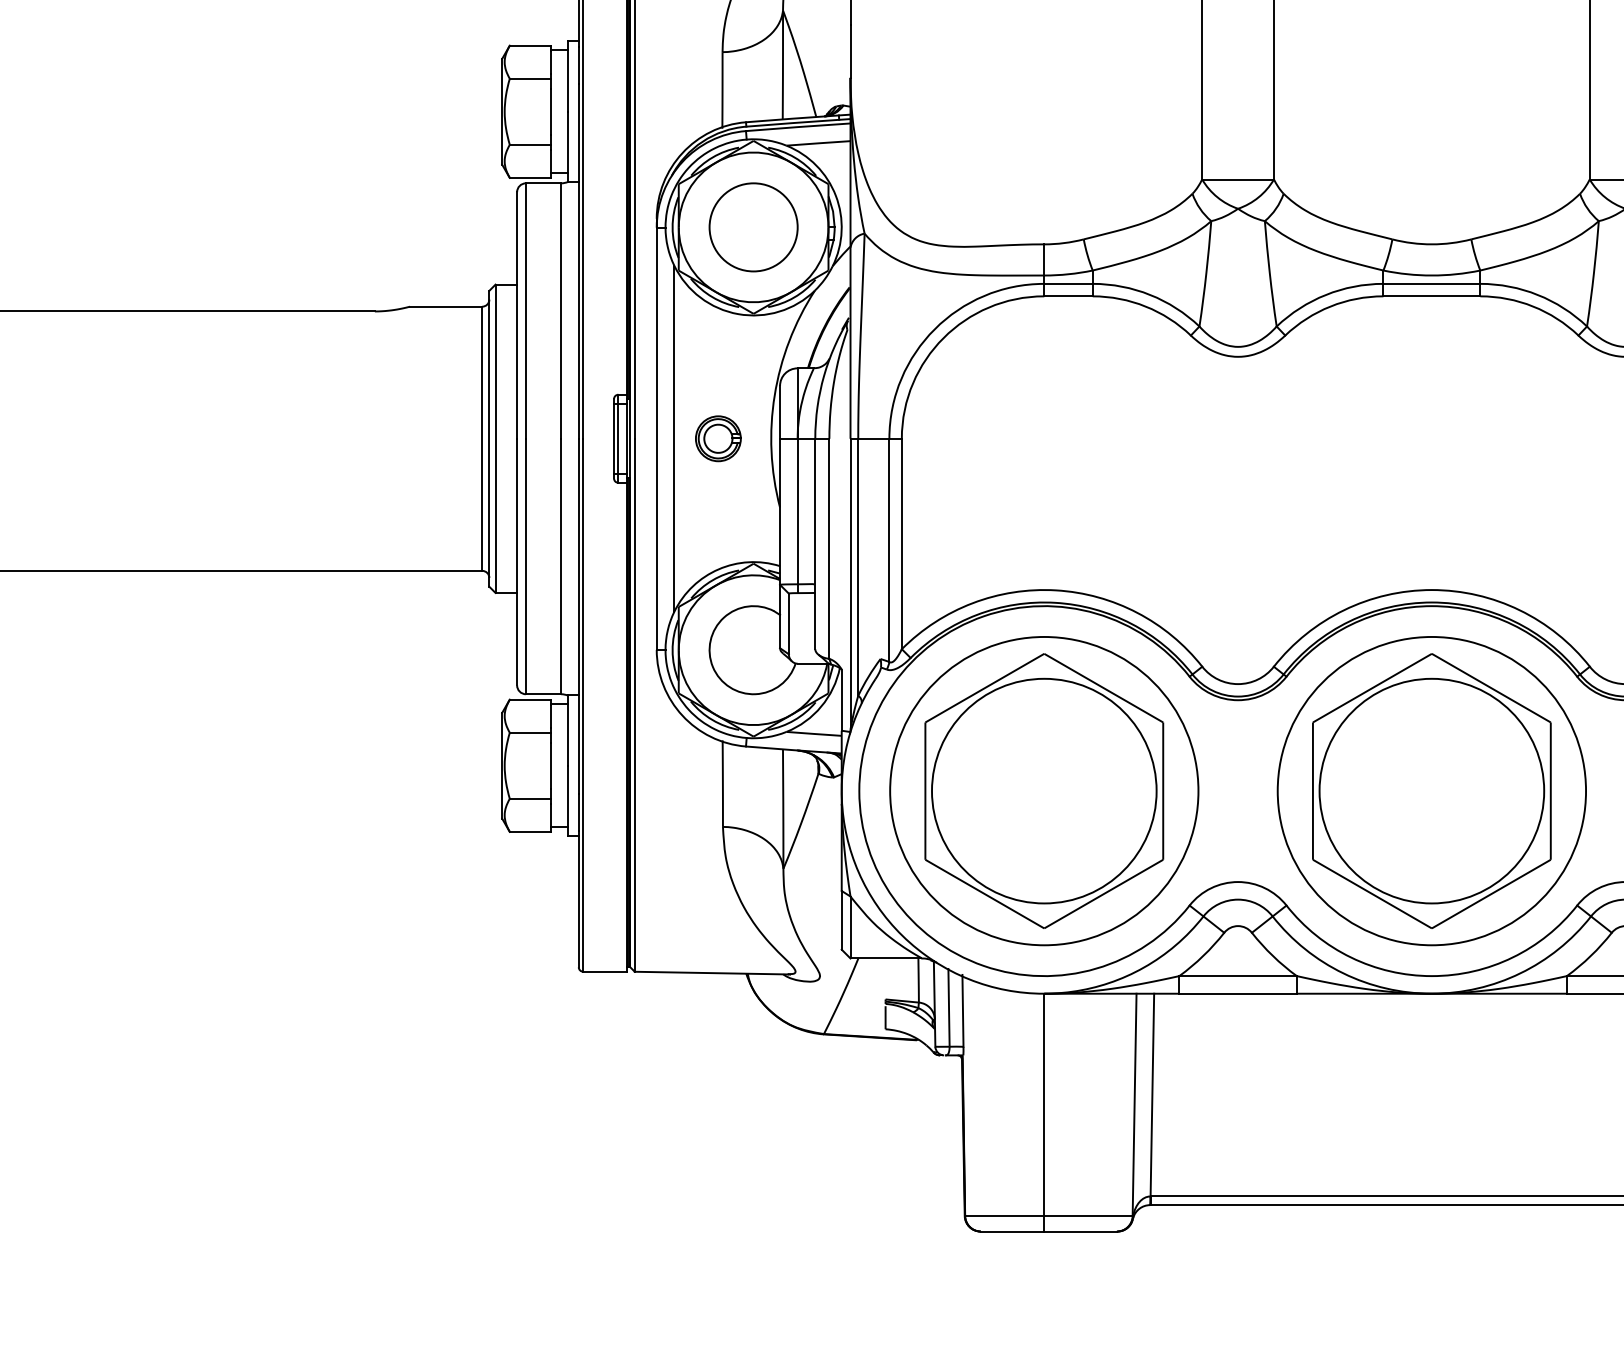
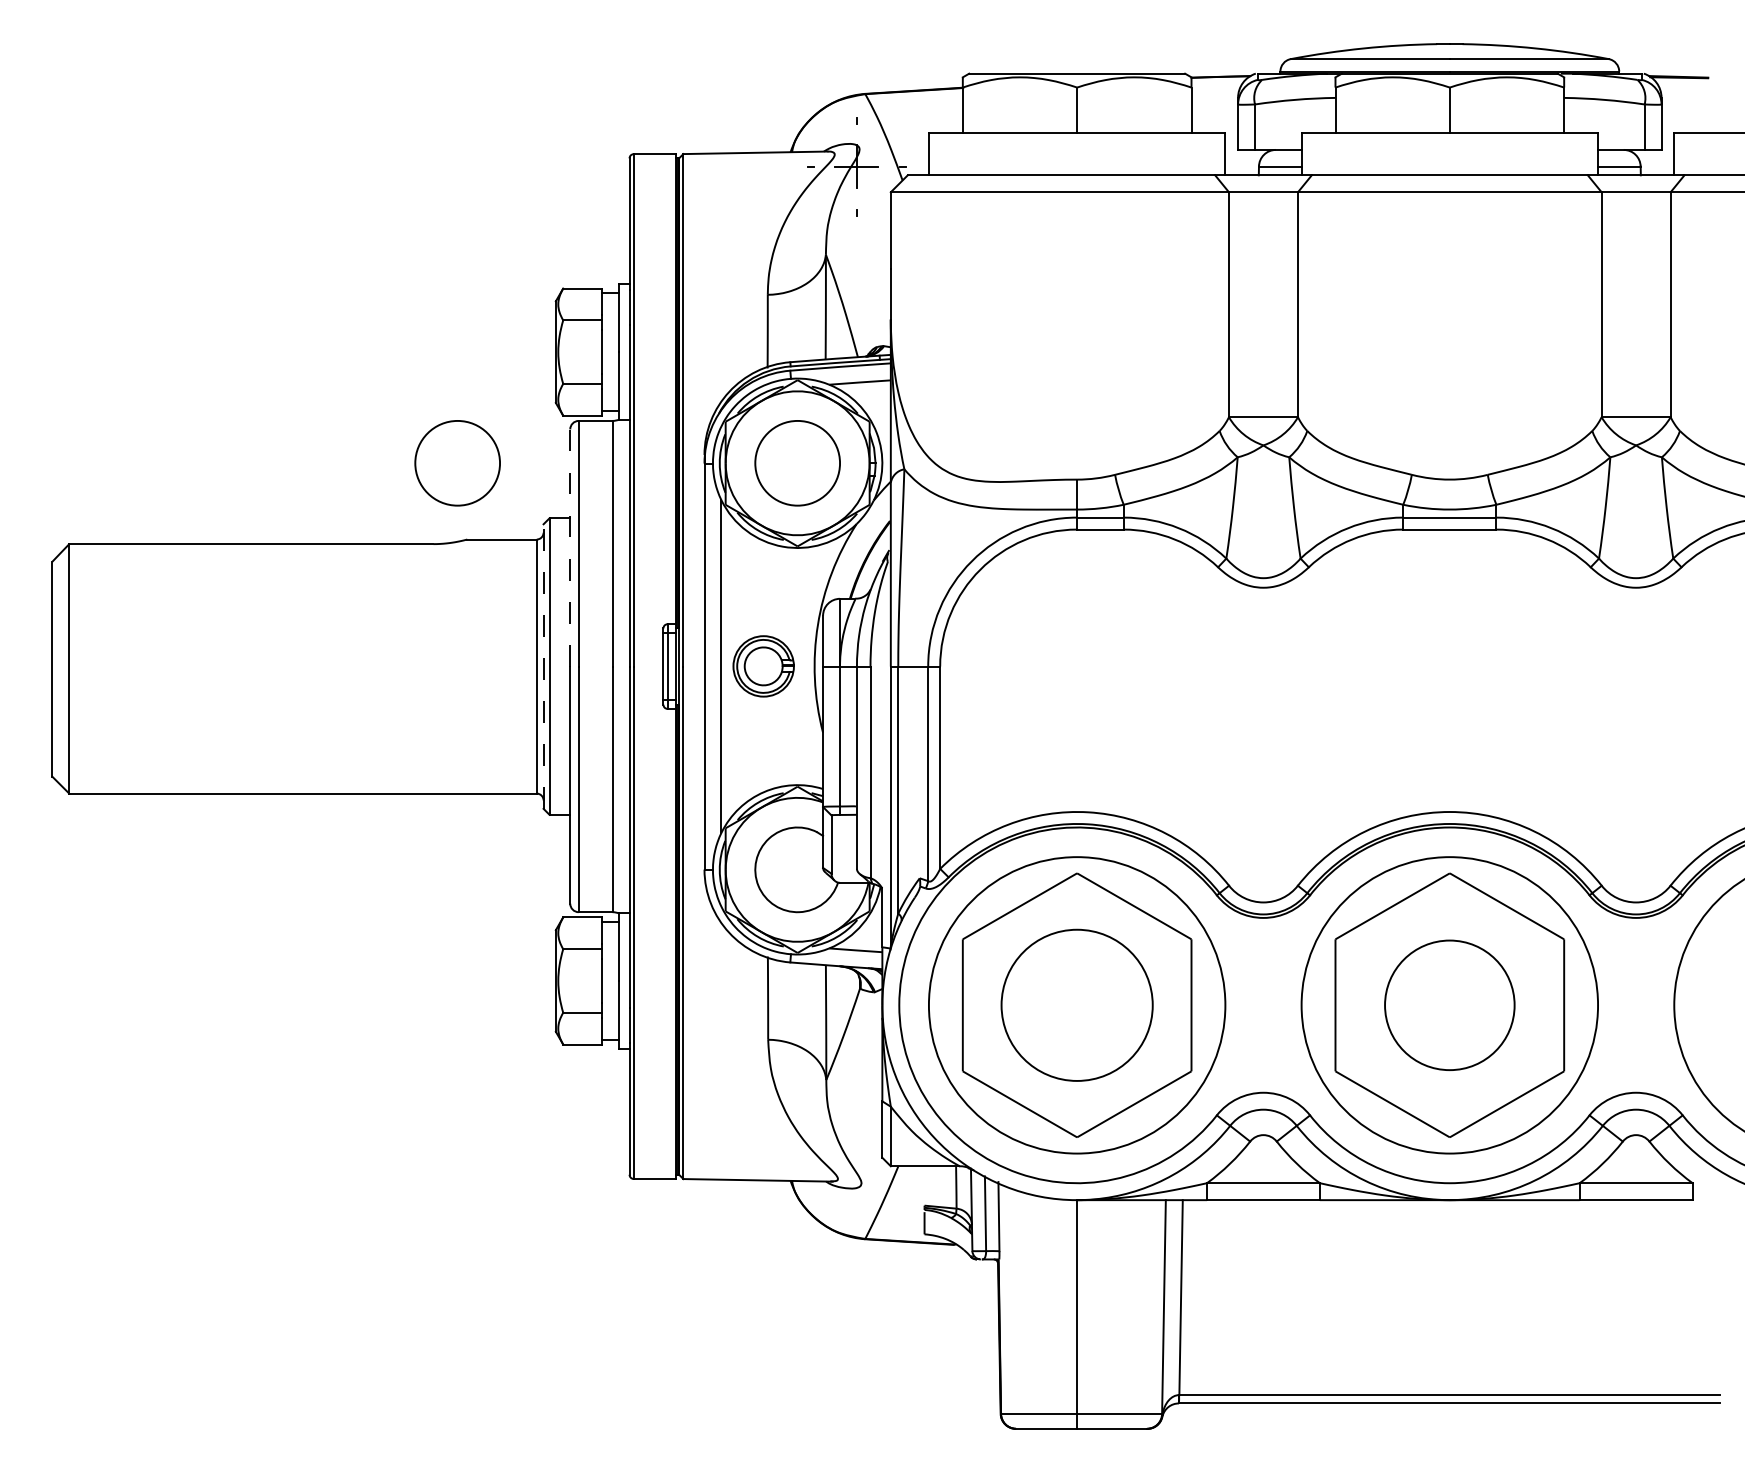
circle: (399, 227) -> (457, 463), added
line: (517, 316) -> (570, 548), solid -> dashed
line: (489, 438) -> (543, 666), solid -> dashed
part: (718, 438) -> (763, 666), size x1.4
circle: (1044, 791) -> (1077, 1005), size x0.7
circle: (1431, 791) -> (1449, 1005), size x0.6

